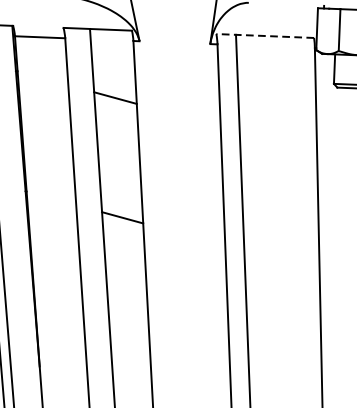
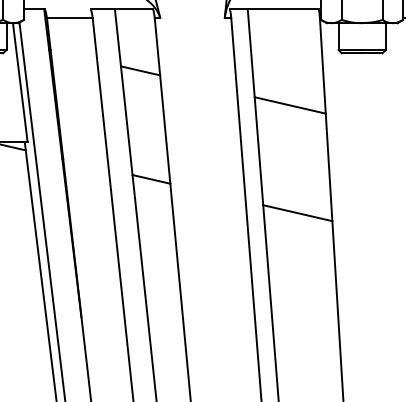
line: (264, 36) -> (273, 9), dashed -> solid
line: (277, 142) -> (289, 105), added
line: (281, 261) -> (297, 213), added

